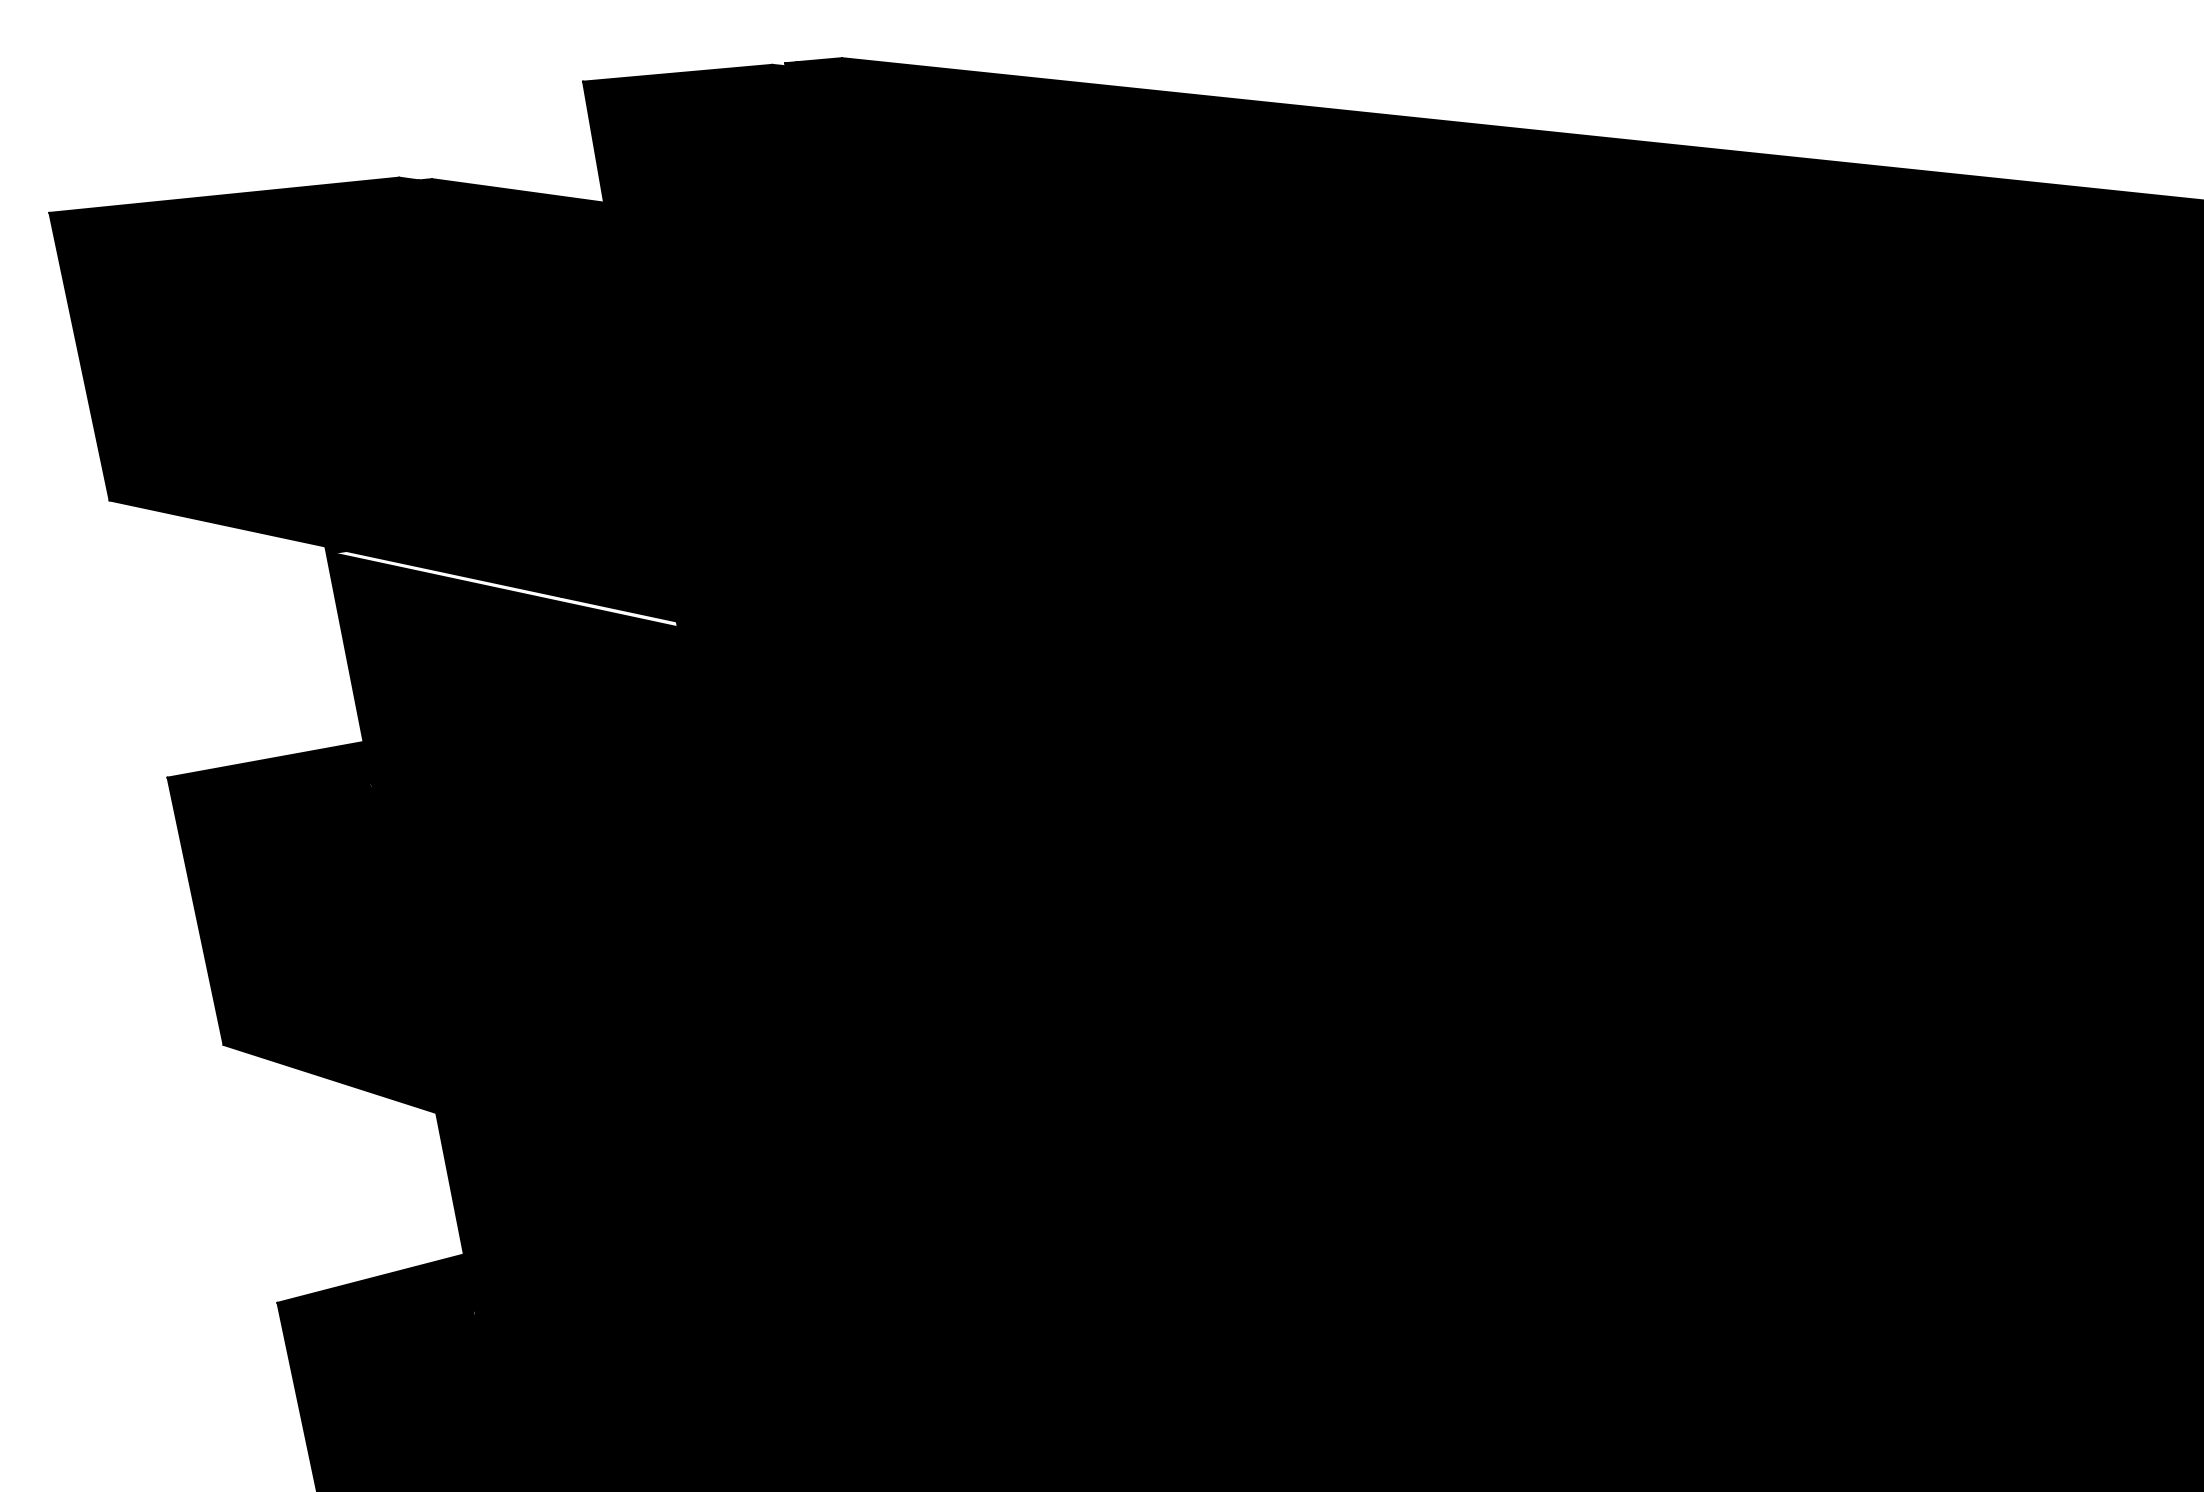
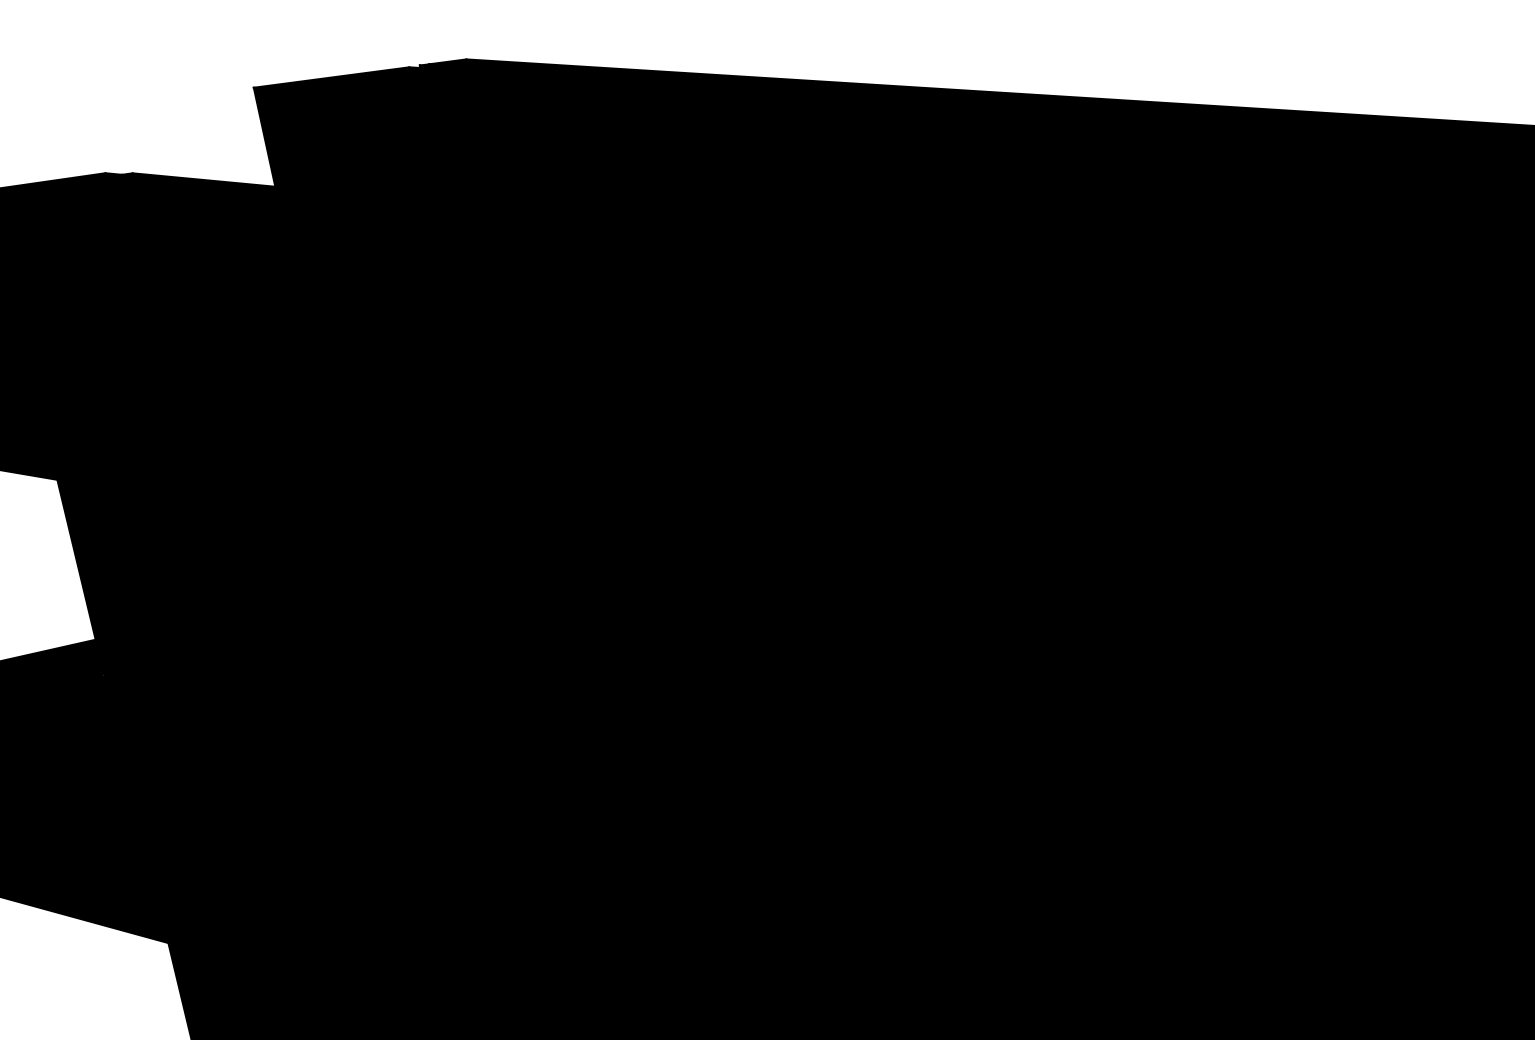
fill: (576, 602) -> (266, 517), added

